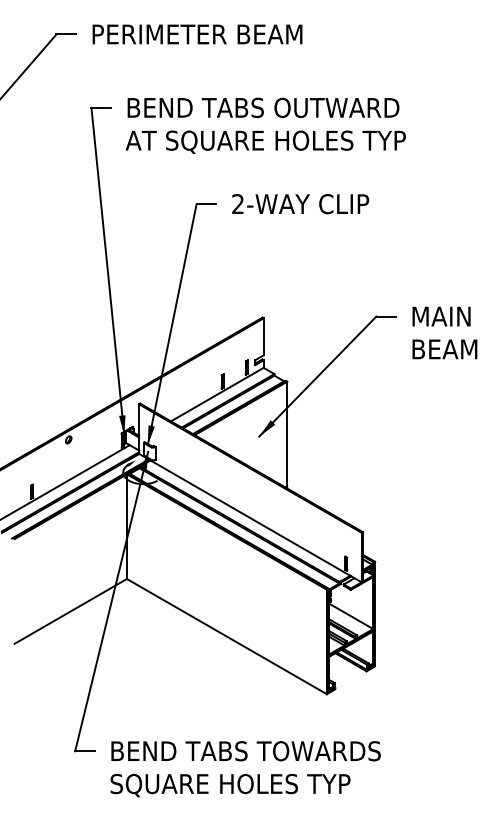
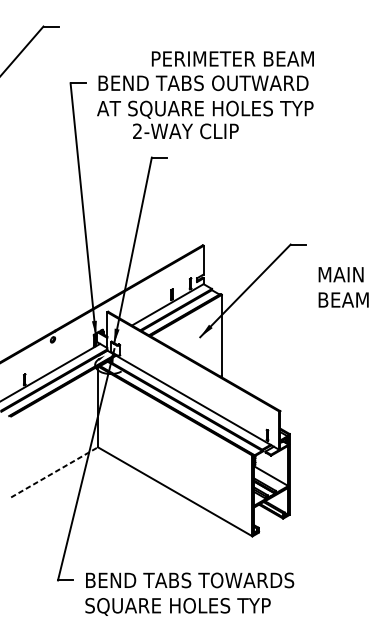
text: (197, 34) -> (232, 58), moved
text: (300, 204) -> (185, 131), moved
text: (444, 332) -> (343, 286), moved
line: (70, 611) -> (54, 472), solid -> dashed

